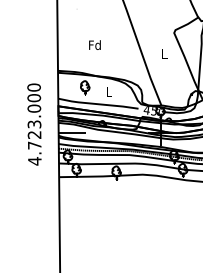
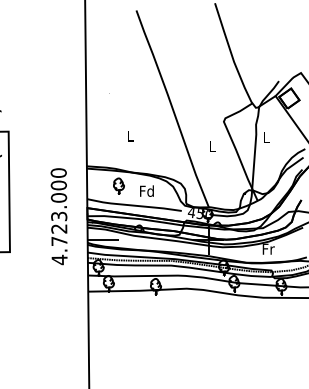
text: (94, 44) -> (130, 135), Fd -> L
text: (108, 91) -> (146, 190), L -> Fd
text: (33, 124) -> (58, 216), moved

